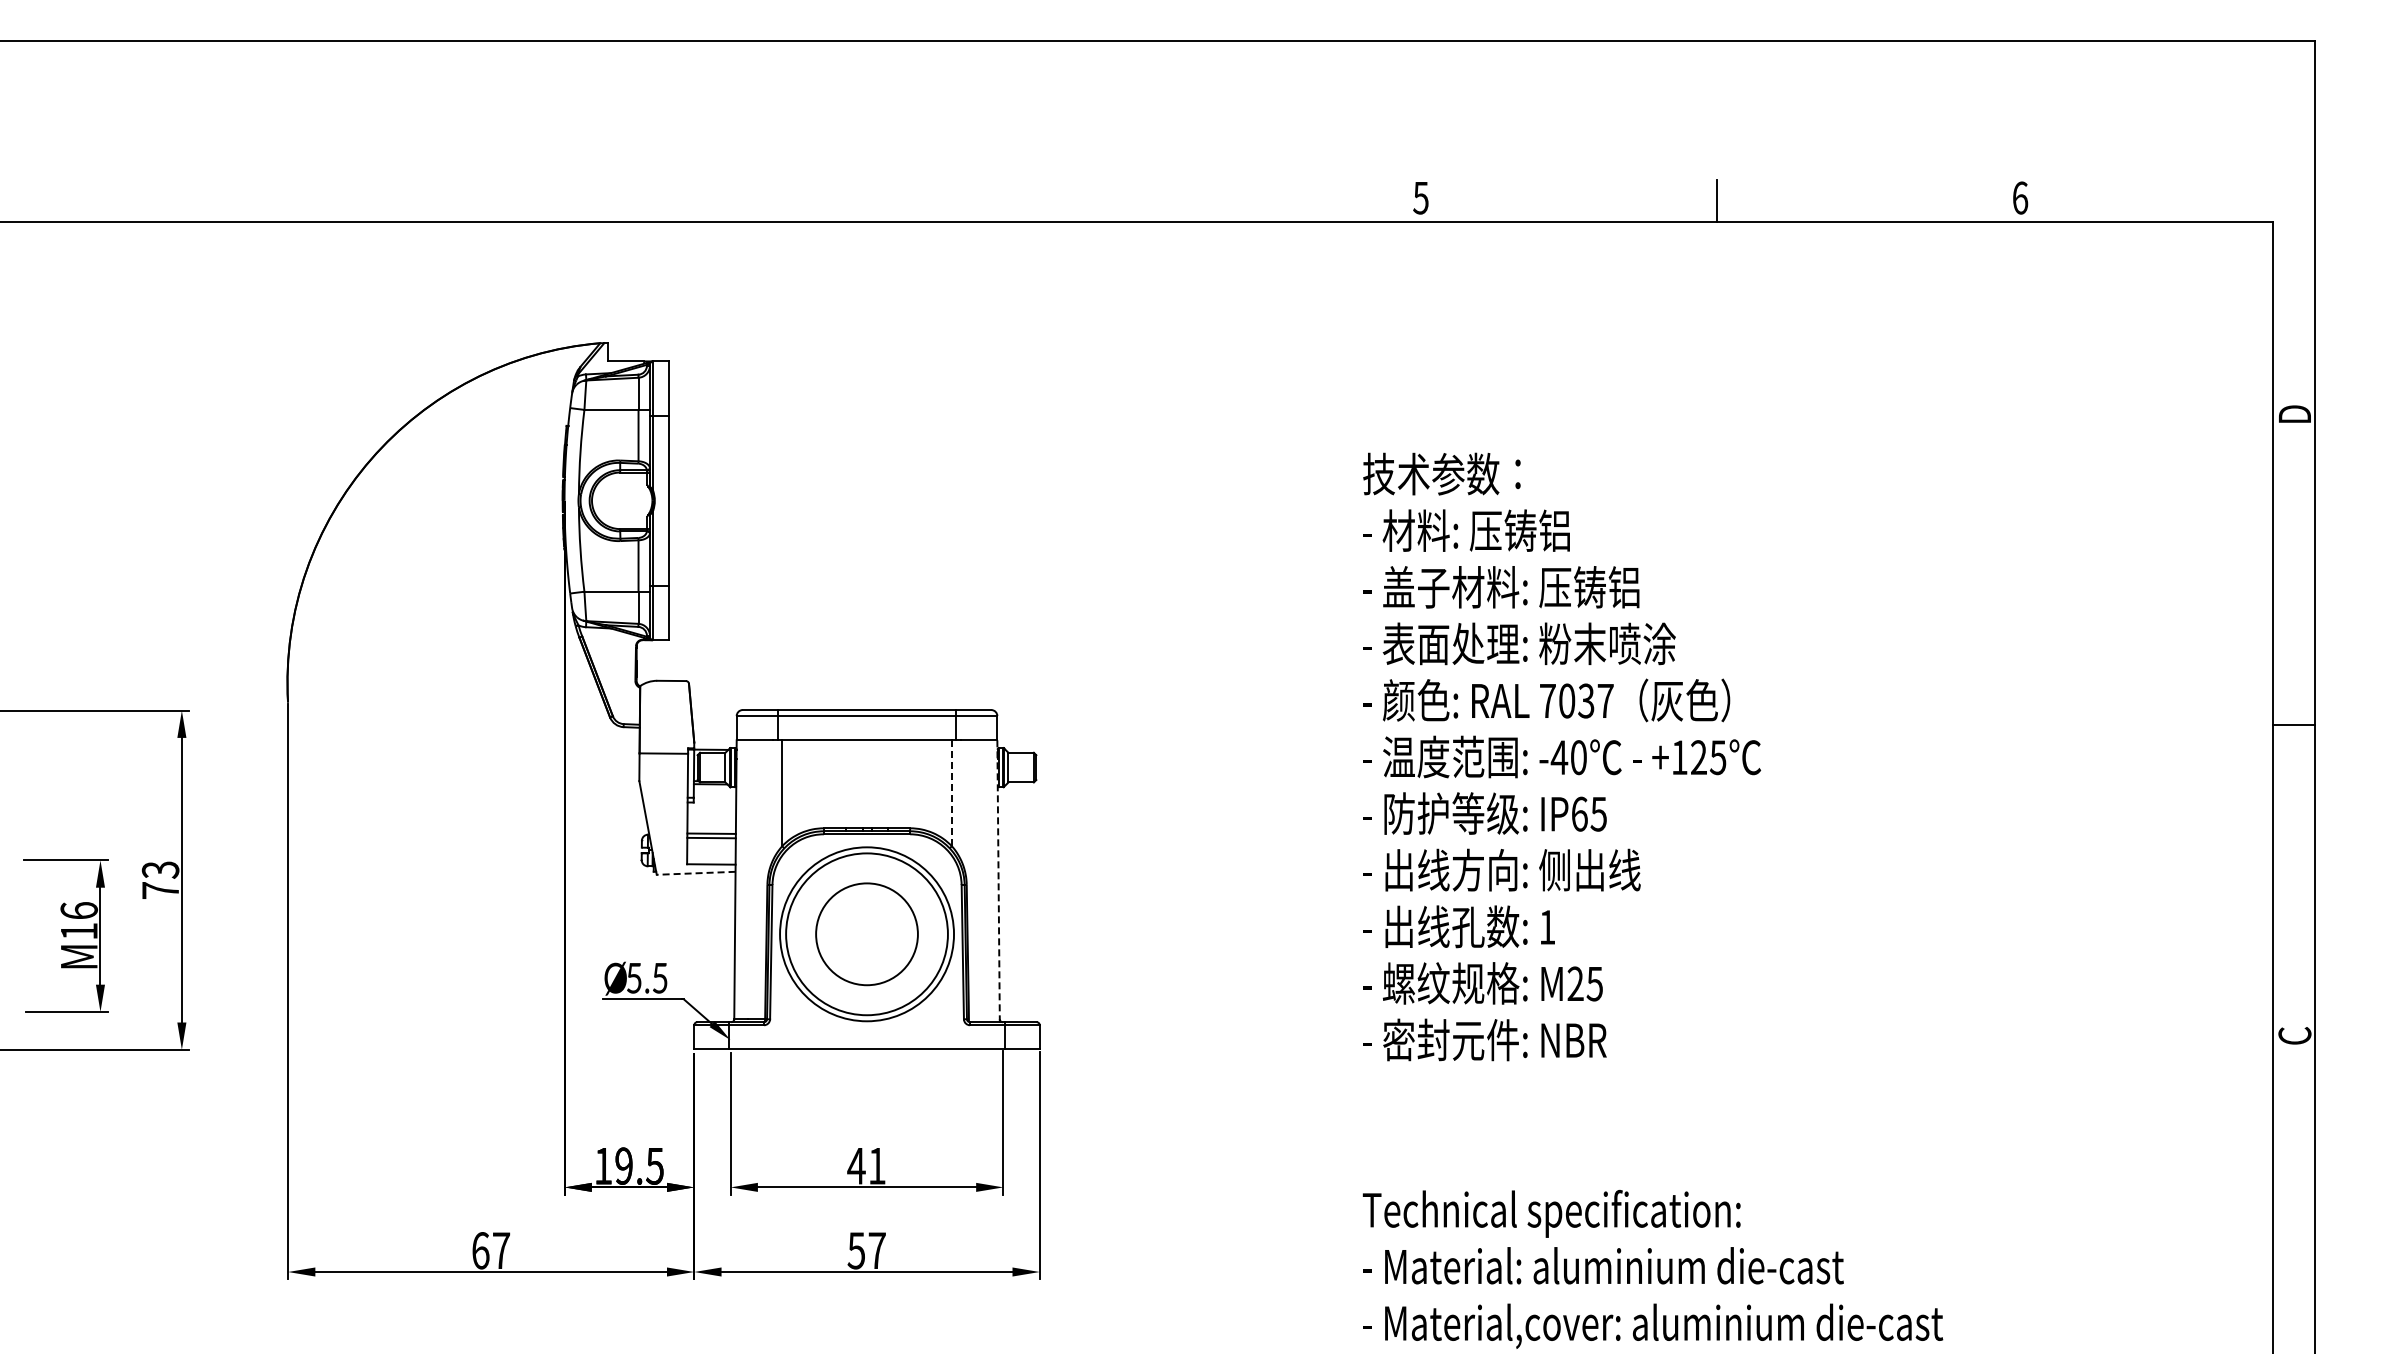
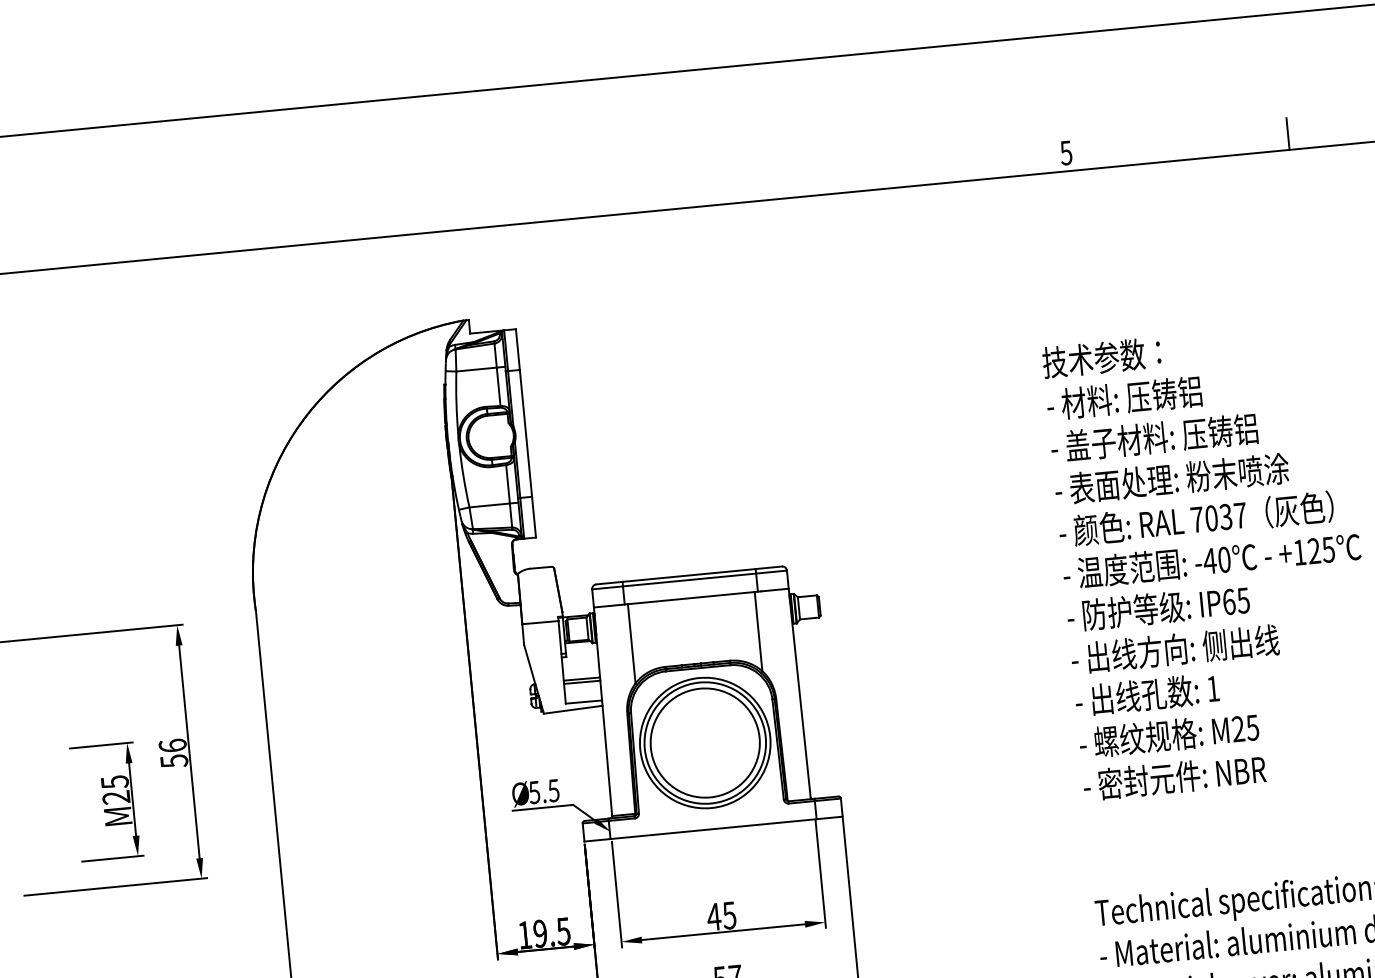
line: (951, 793) -> (758, 631), dashed -> solid
line: (695, 873) -> (572, 709), dashed -> solid
text: (160, 880) -> (173, 753), 73 -> 56
line: (998, 881) -> (799, 694), dashed -> solid
text: (78, 921) -> (115, 790), M16 -> M25
circle: (866, 934) -> (704, 743), size x1.43
text: (876, 1166) -> (729, 915), 41 -> 45

